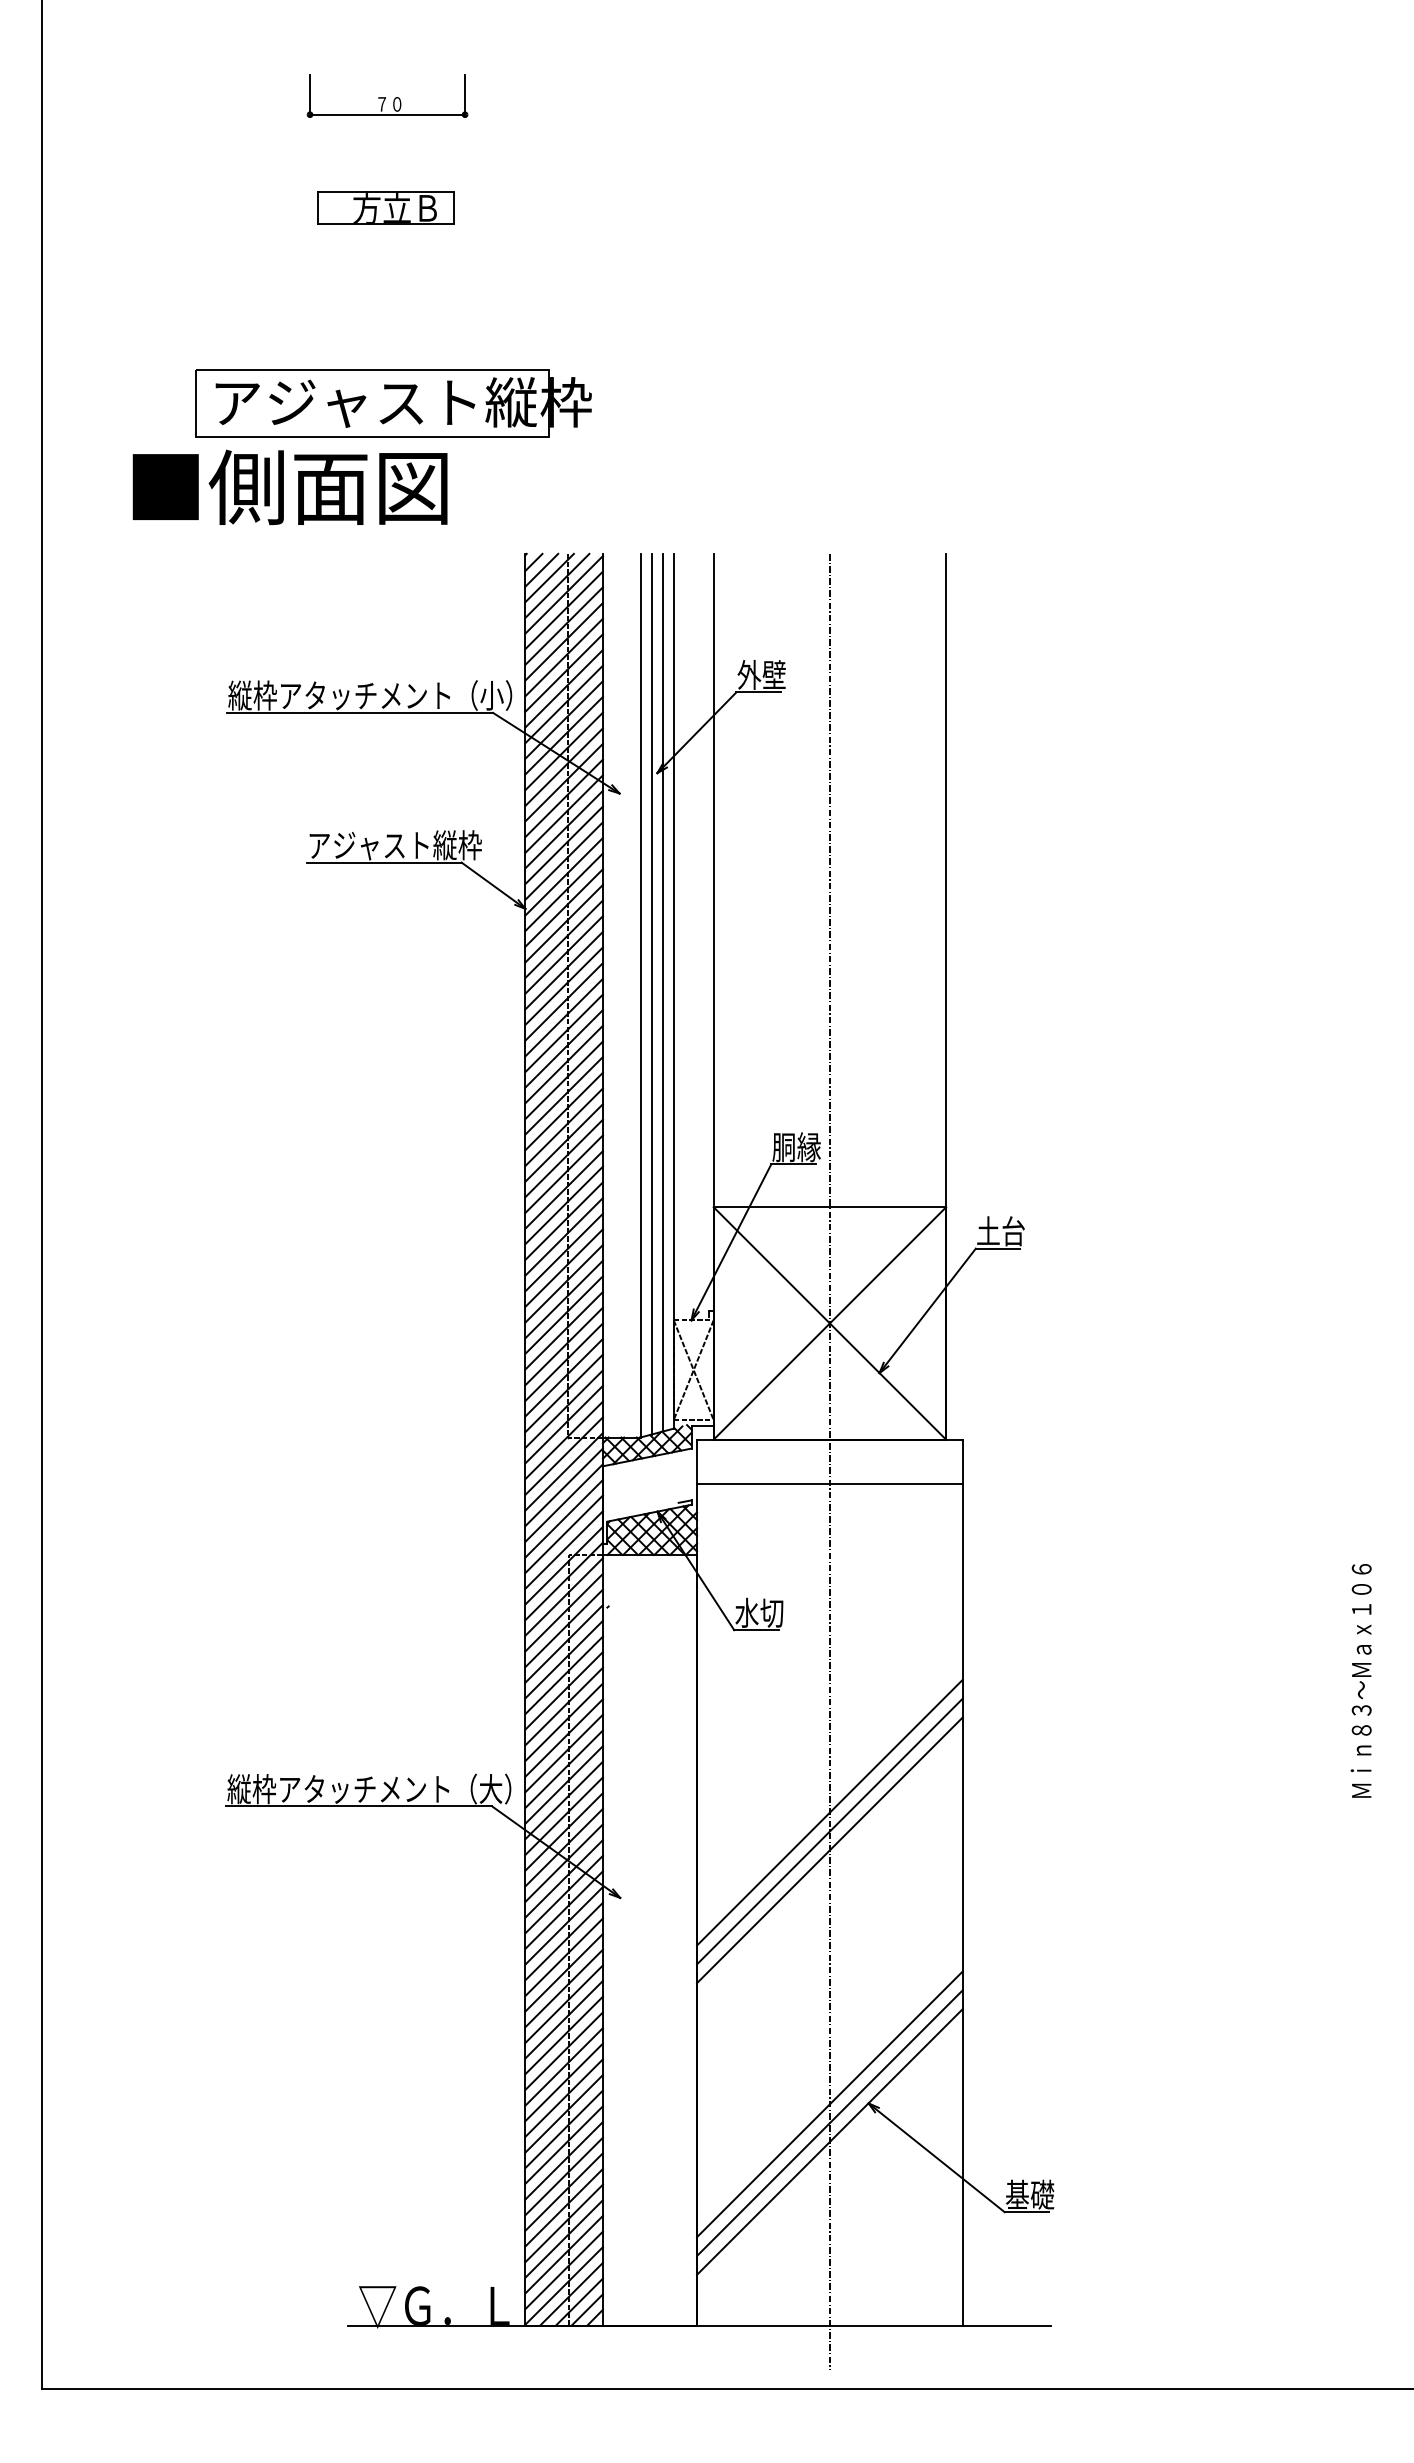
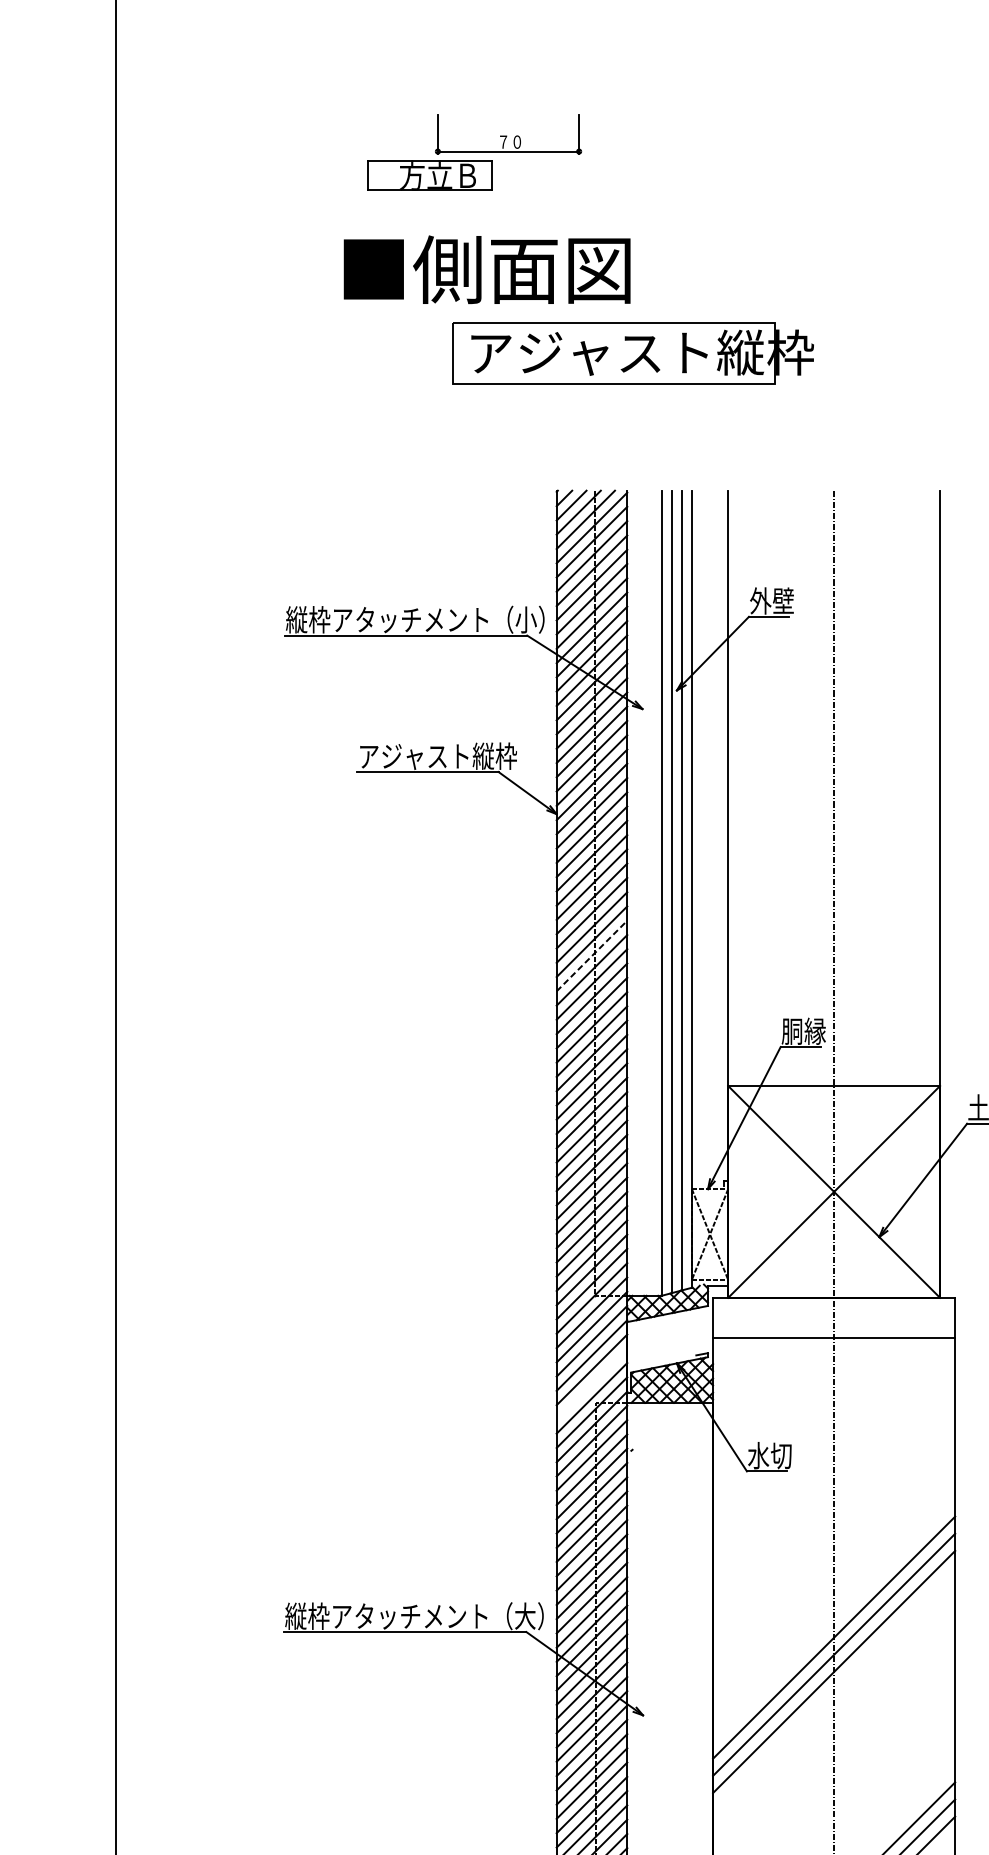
part: (387, 95) -> (508, 134), moved
part: (393, 403) -> (633, 353), moved
text: (289, 487) -> (486, 269), moved
line: (564, 1064) -> (592, 955), solid -> dashed
line: (563, 1534) -> (591, 1384), removed

